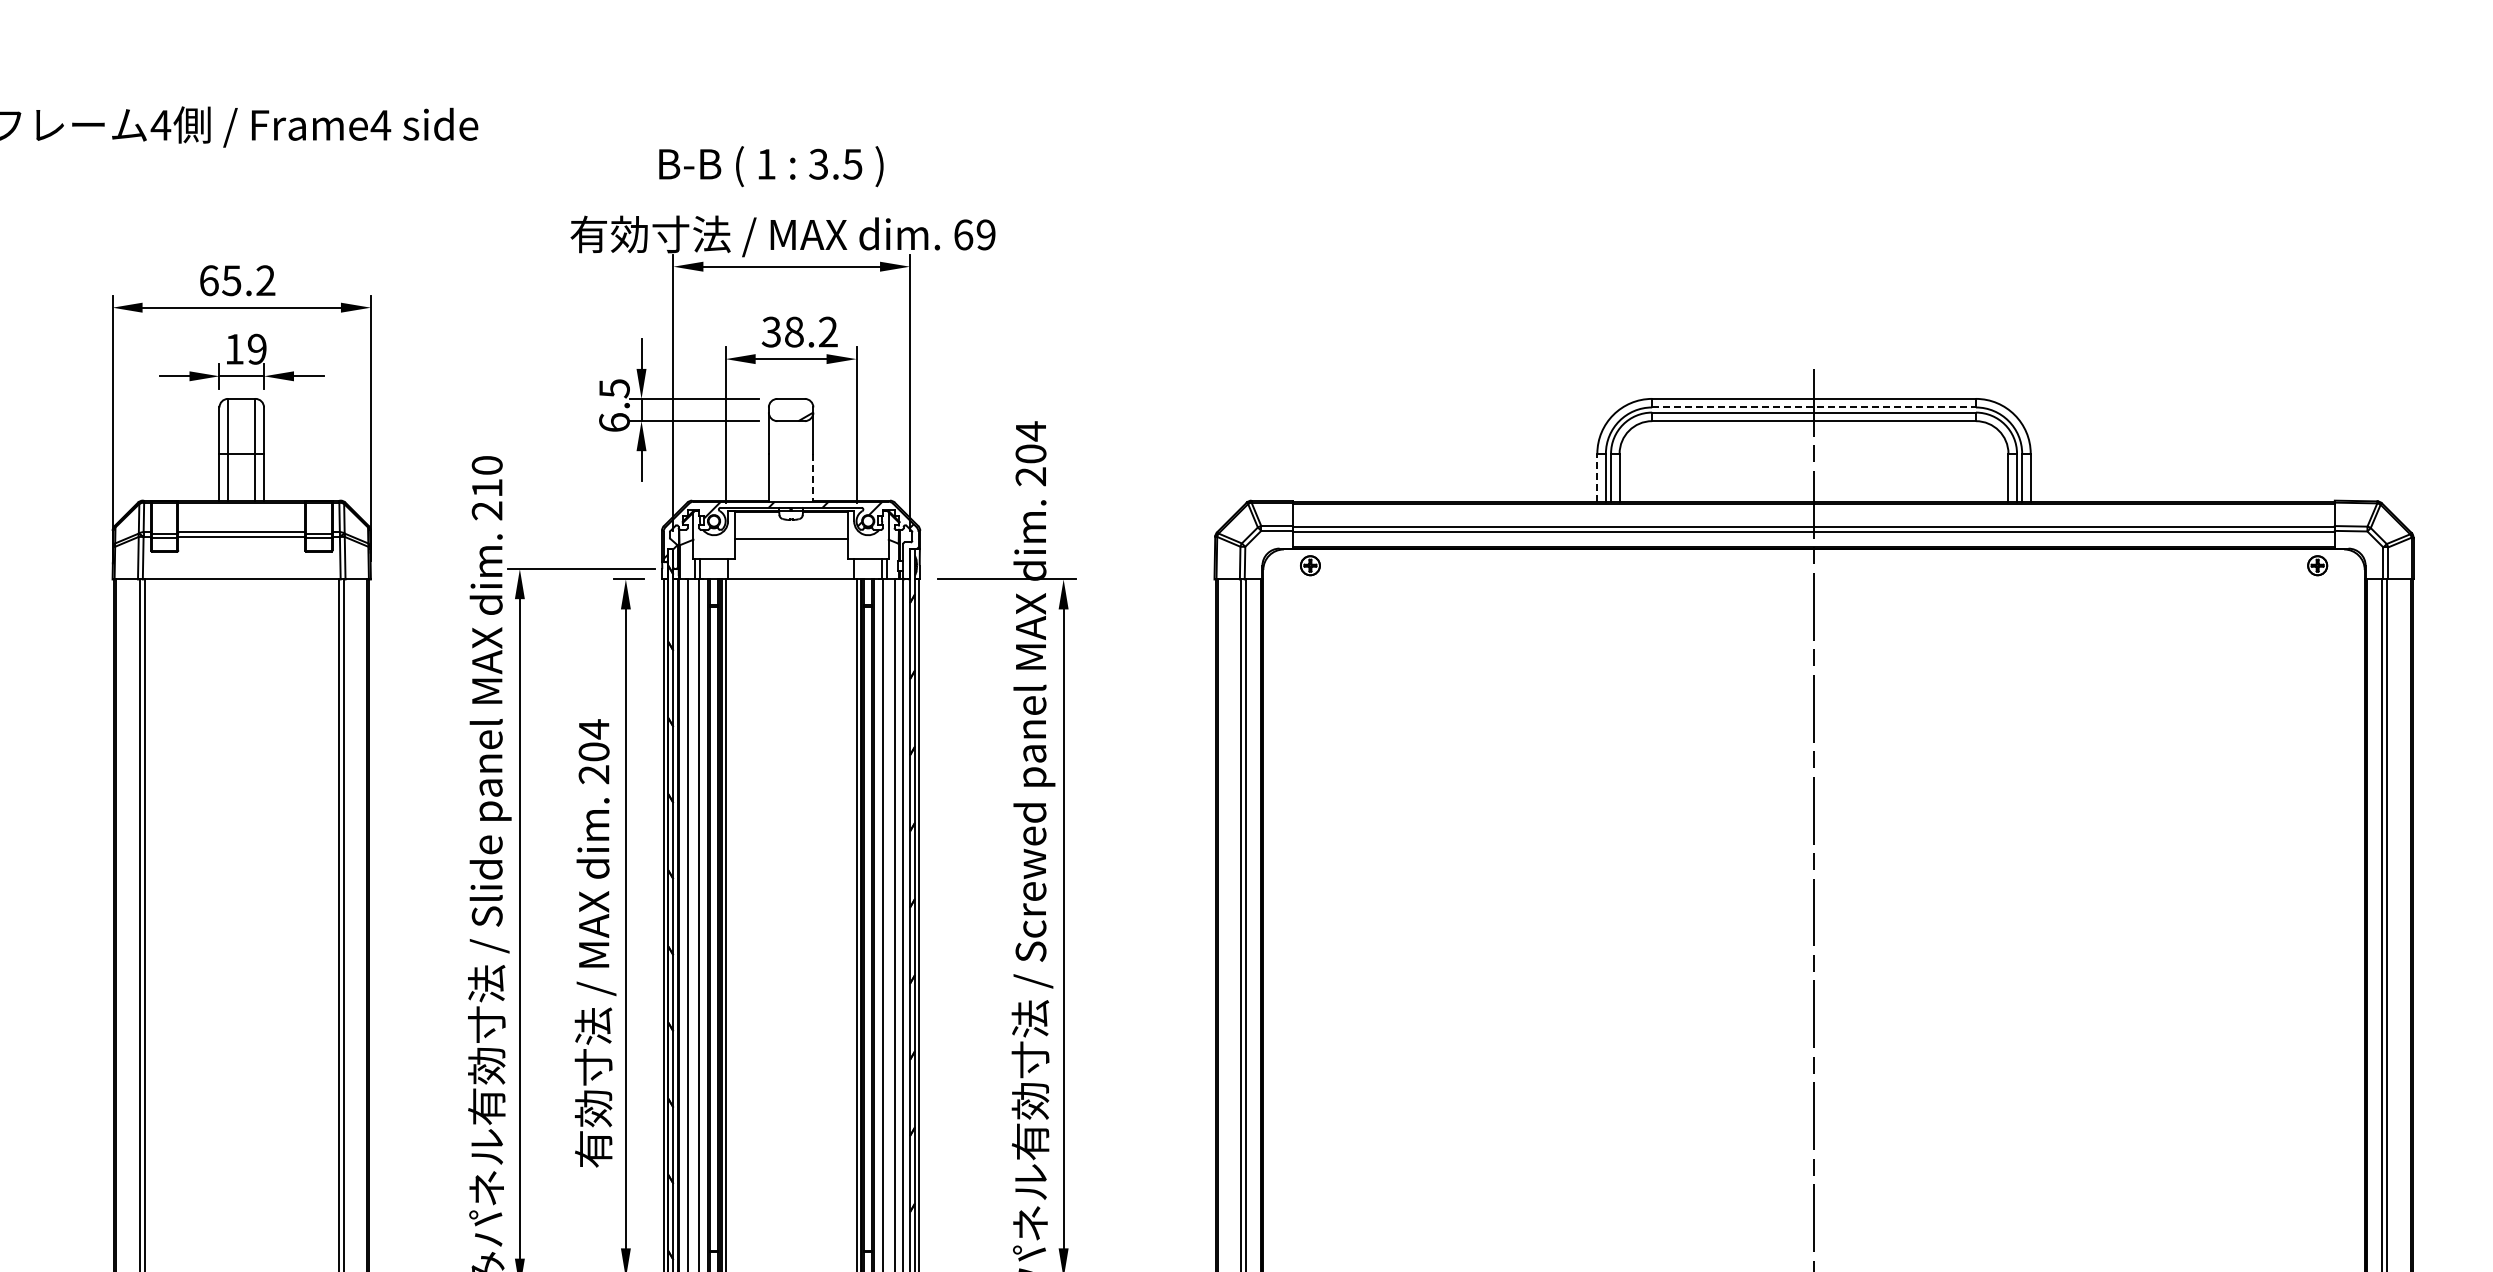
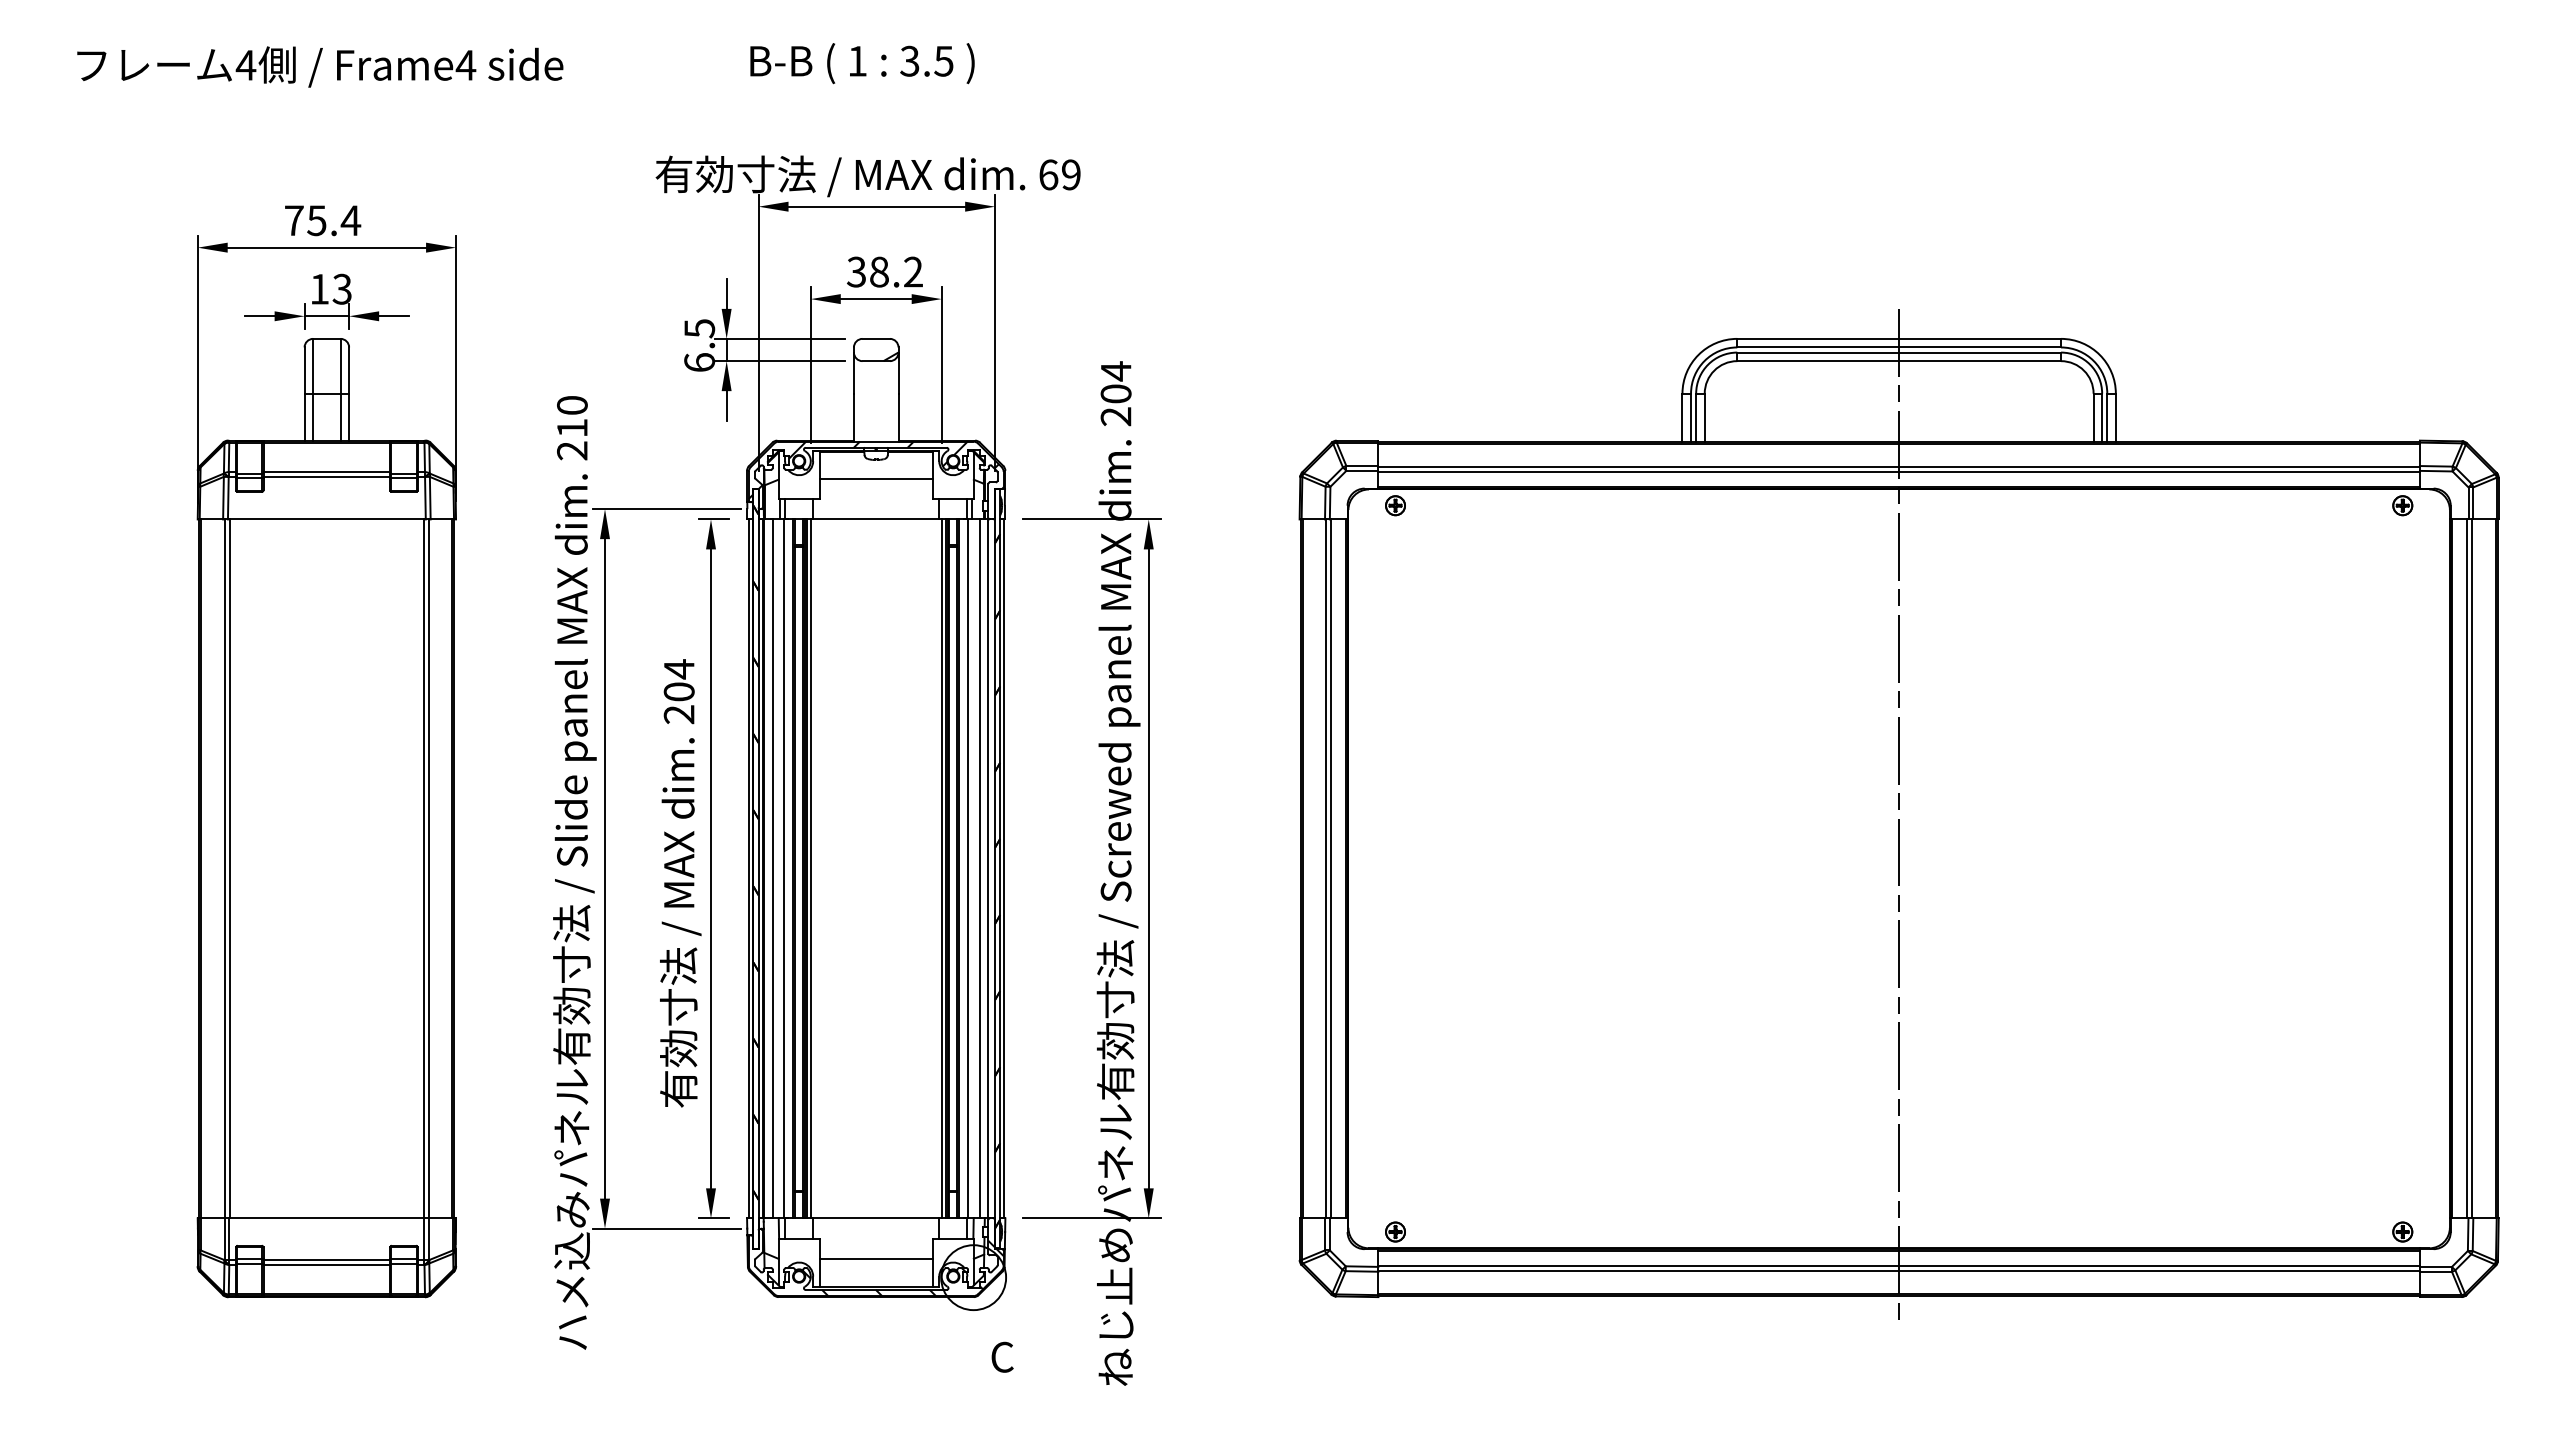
text: (771, 166) -> (862, 63), moved
text: (238, 280) -> (323, 220), 65.2 -> 75.4
text: (256, 348) -> (341, 288), 19 -> 13
line: (1814, 407) -> (1899, 347), dashed -> solid
line: (813, 477) -> (898, 417), dashed -> solid
line: (1597, 477) -> (1682, 417), dashed -> solid

